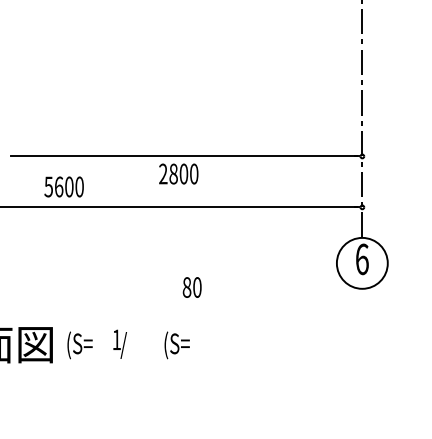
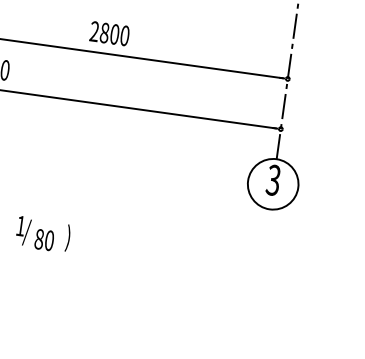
text: (178, 173) -> (109, 33), moved
text: (361, 259) -> (272, 180), 6 -> 3
text: (191, 287) -> (43, 239), moved
text: (176, 345) -> (78, 239), (S= -> )

